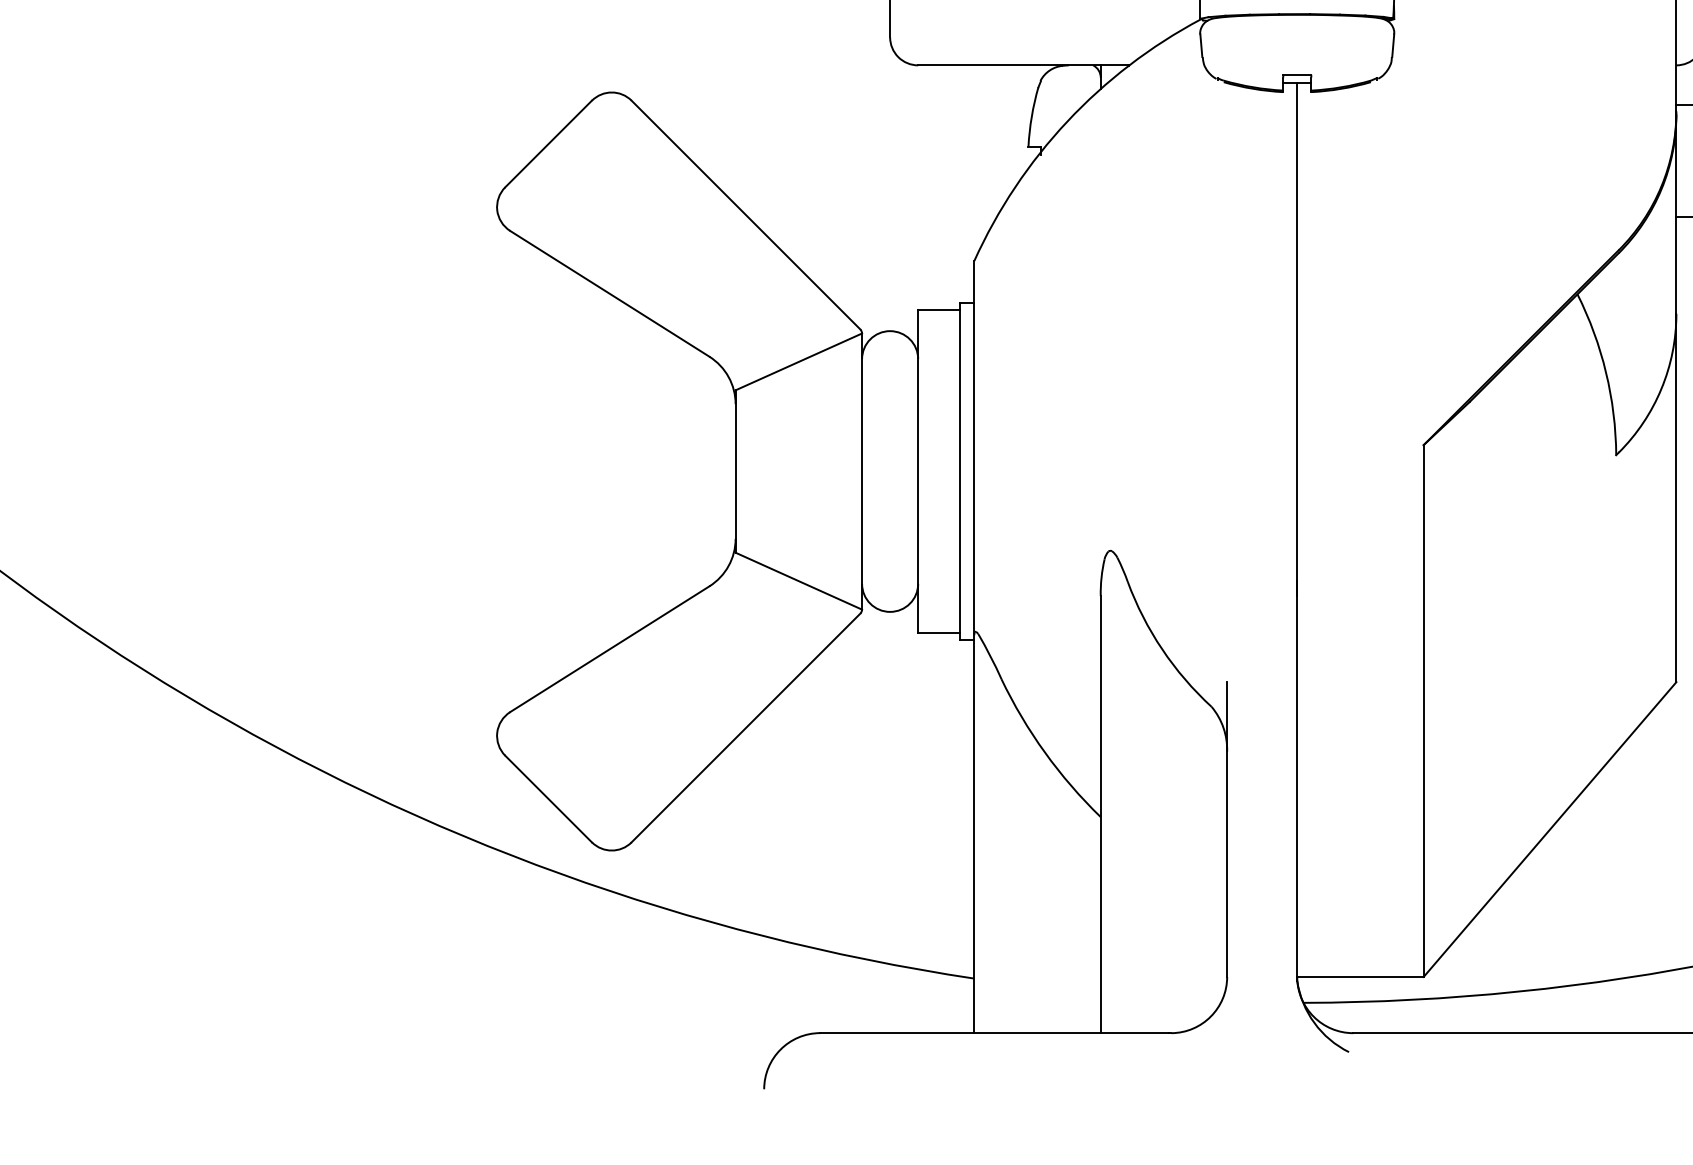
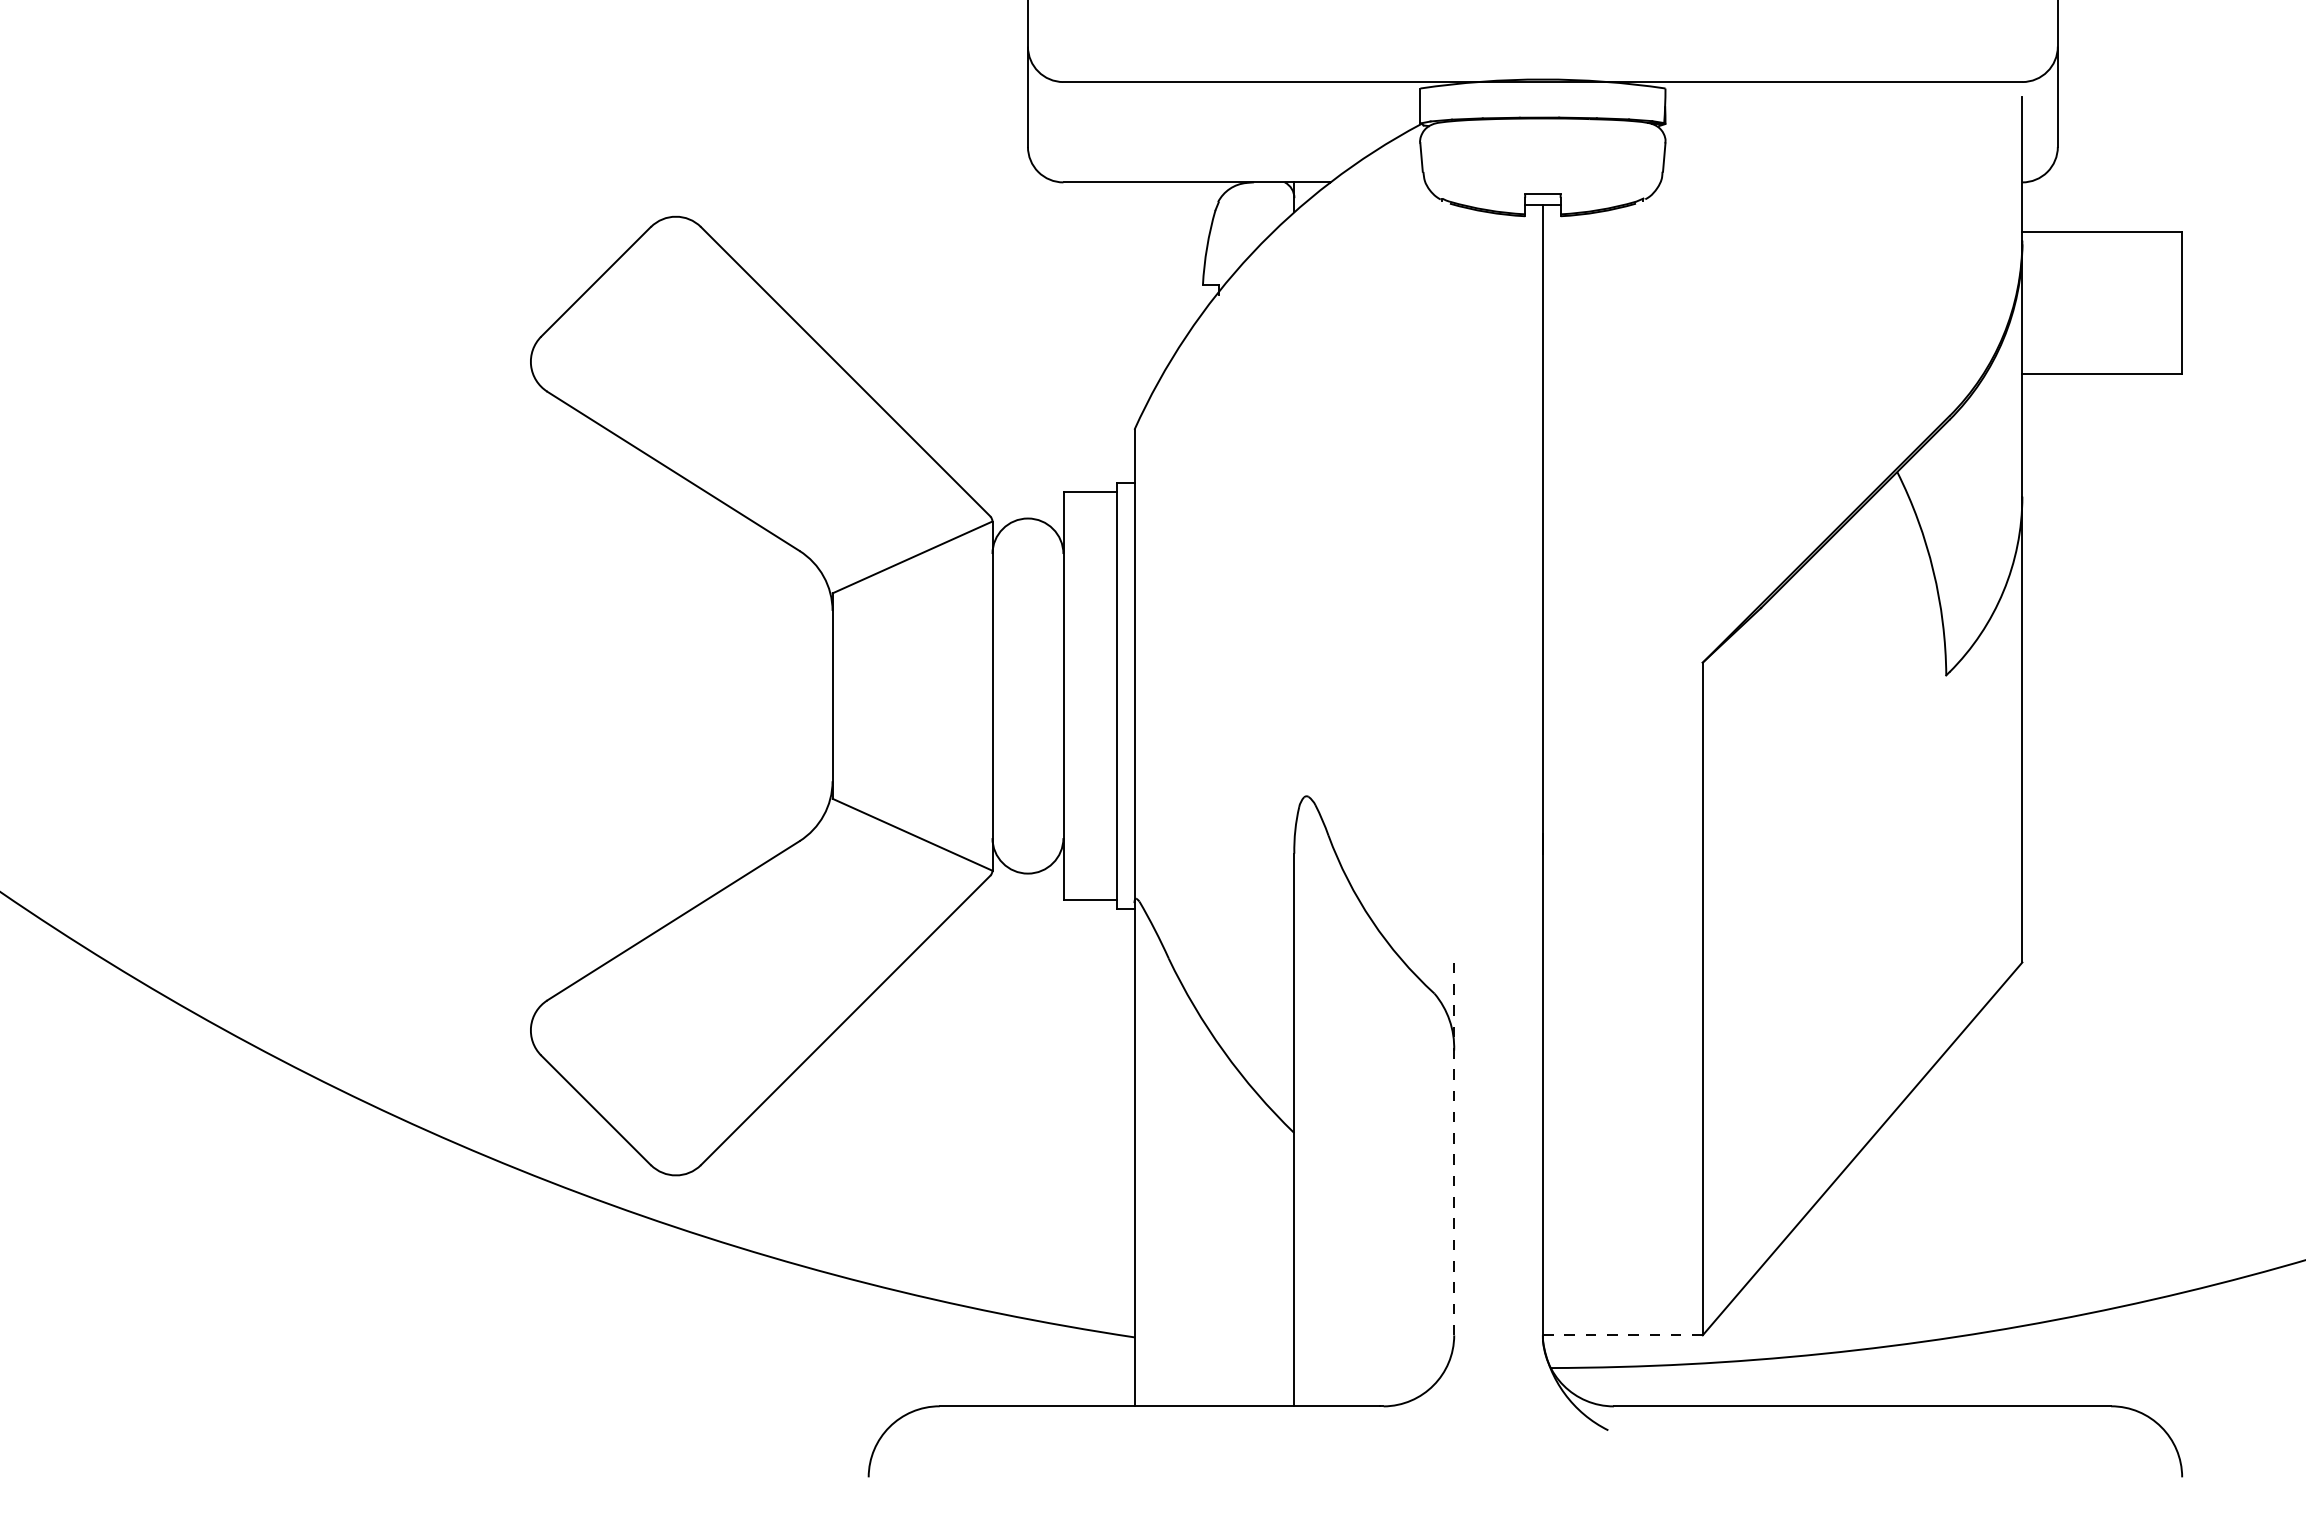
line: (1227, 830) -> (1454, 1149), solid -> dashed
line: (1360, 977) -> (1622, 1335), solid -> dashed

